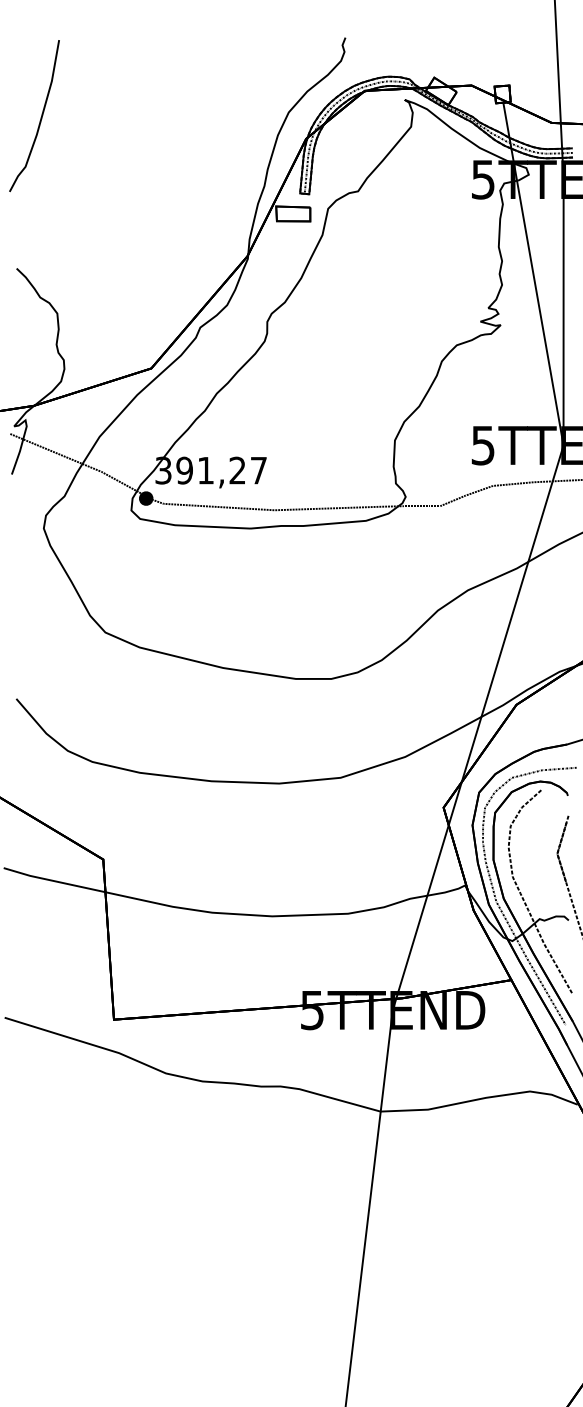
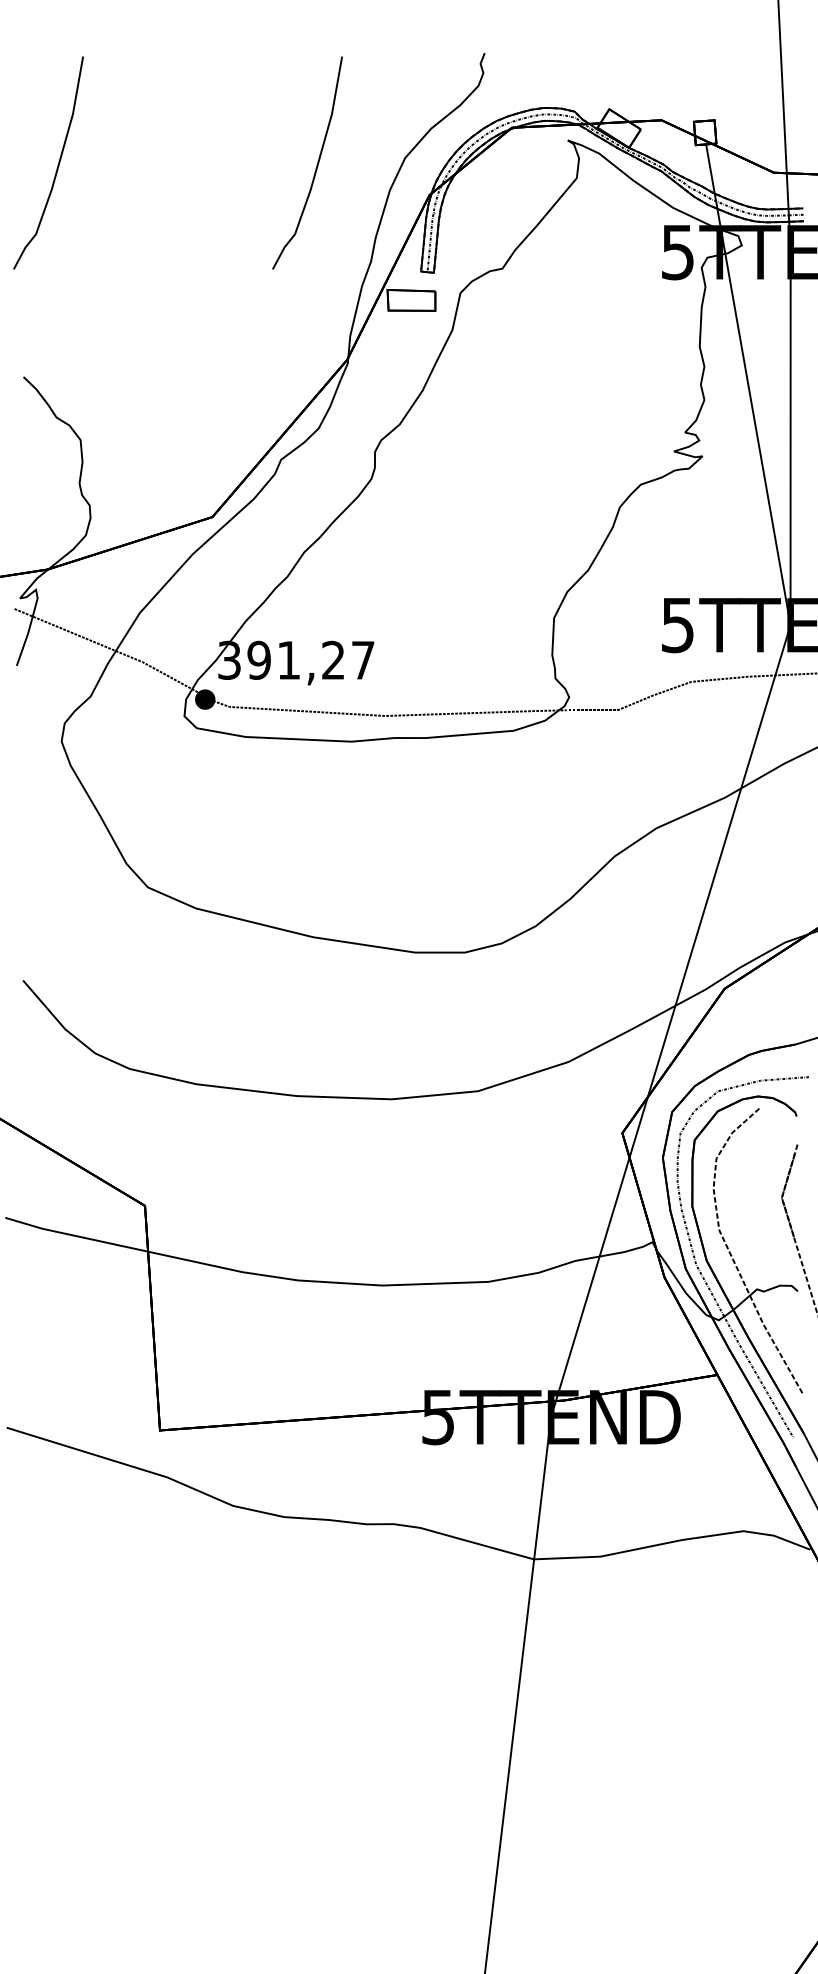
curve: (225, 117) -> (316, 164), added

